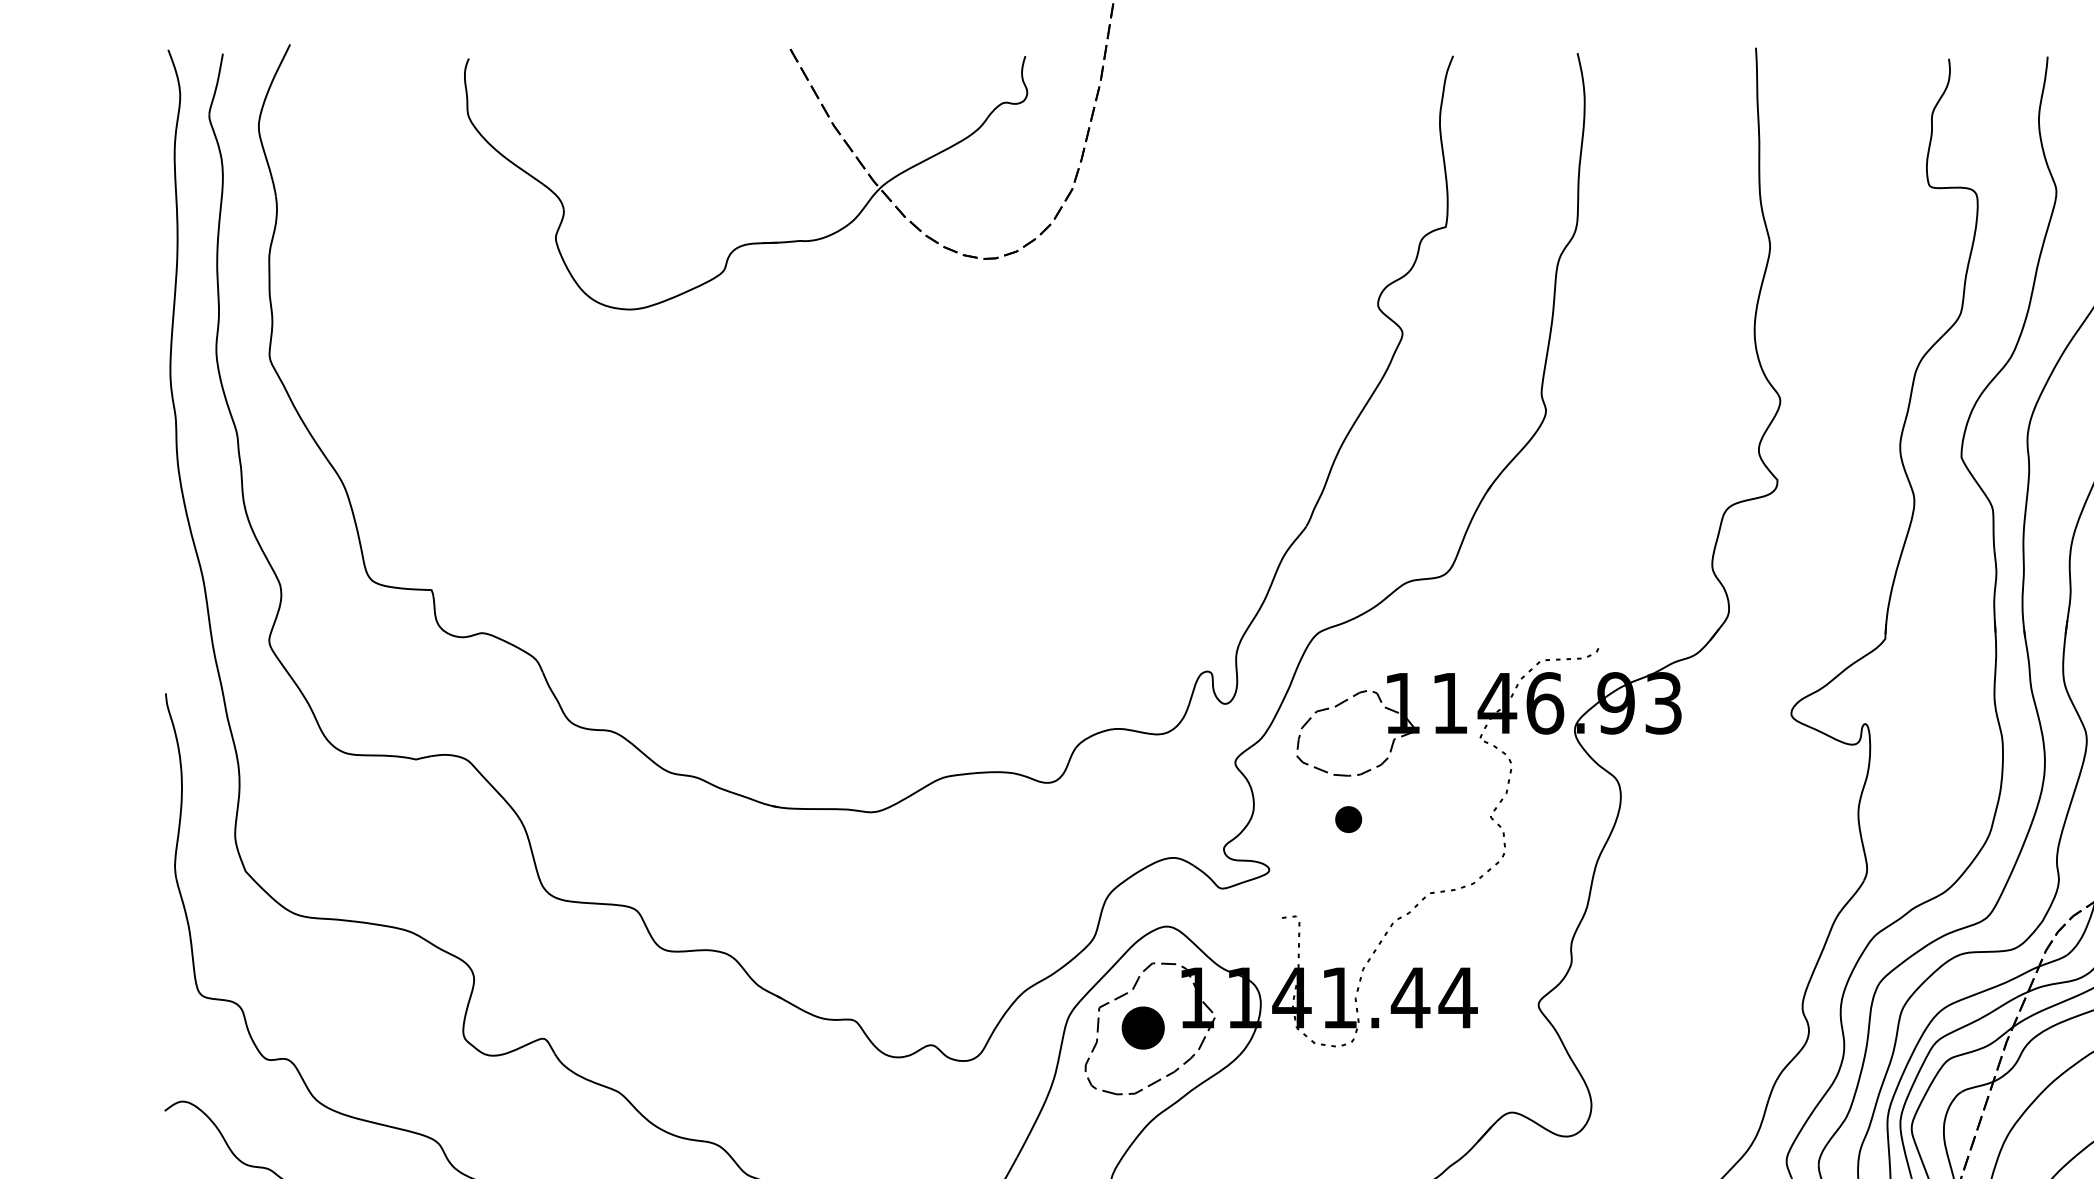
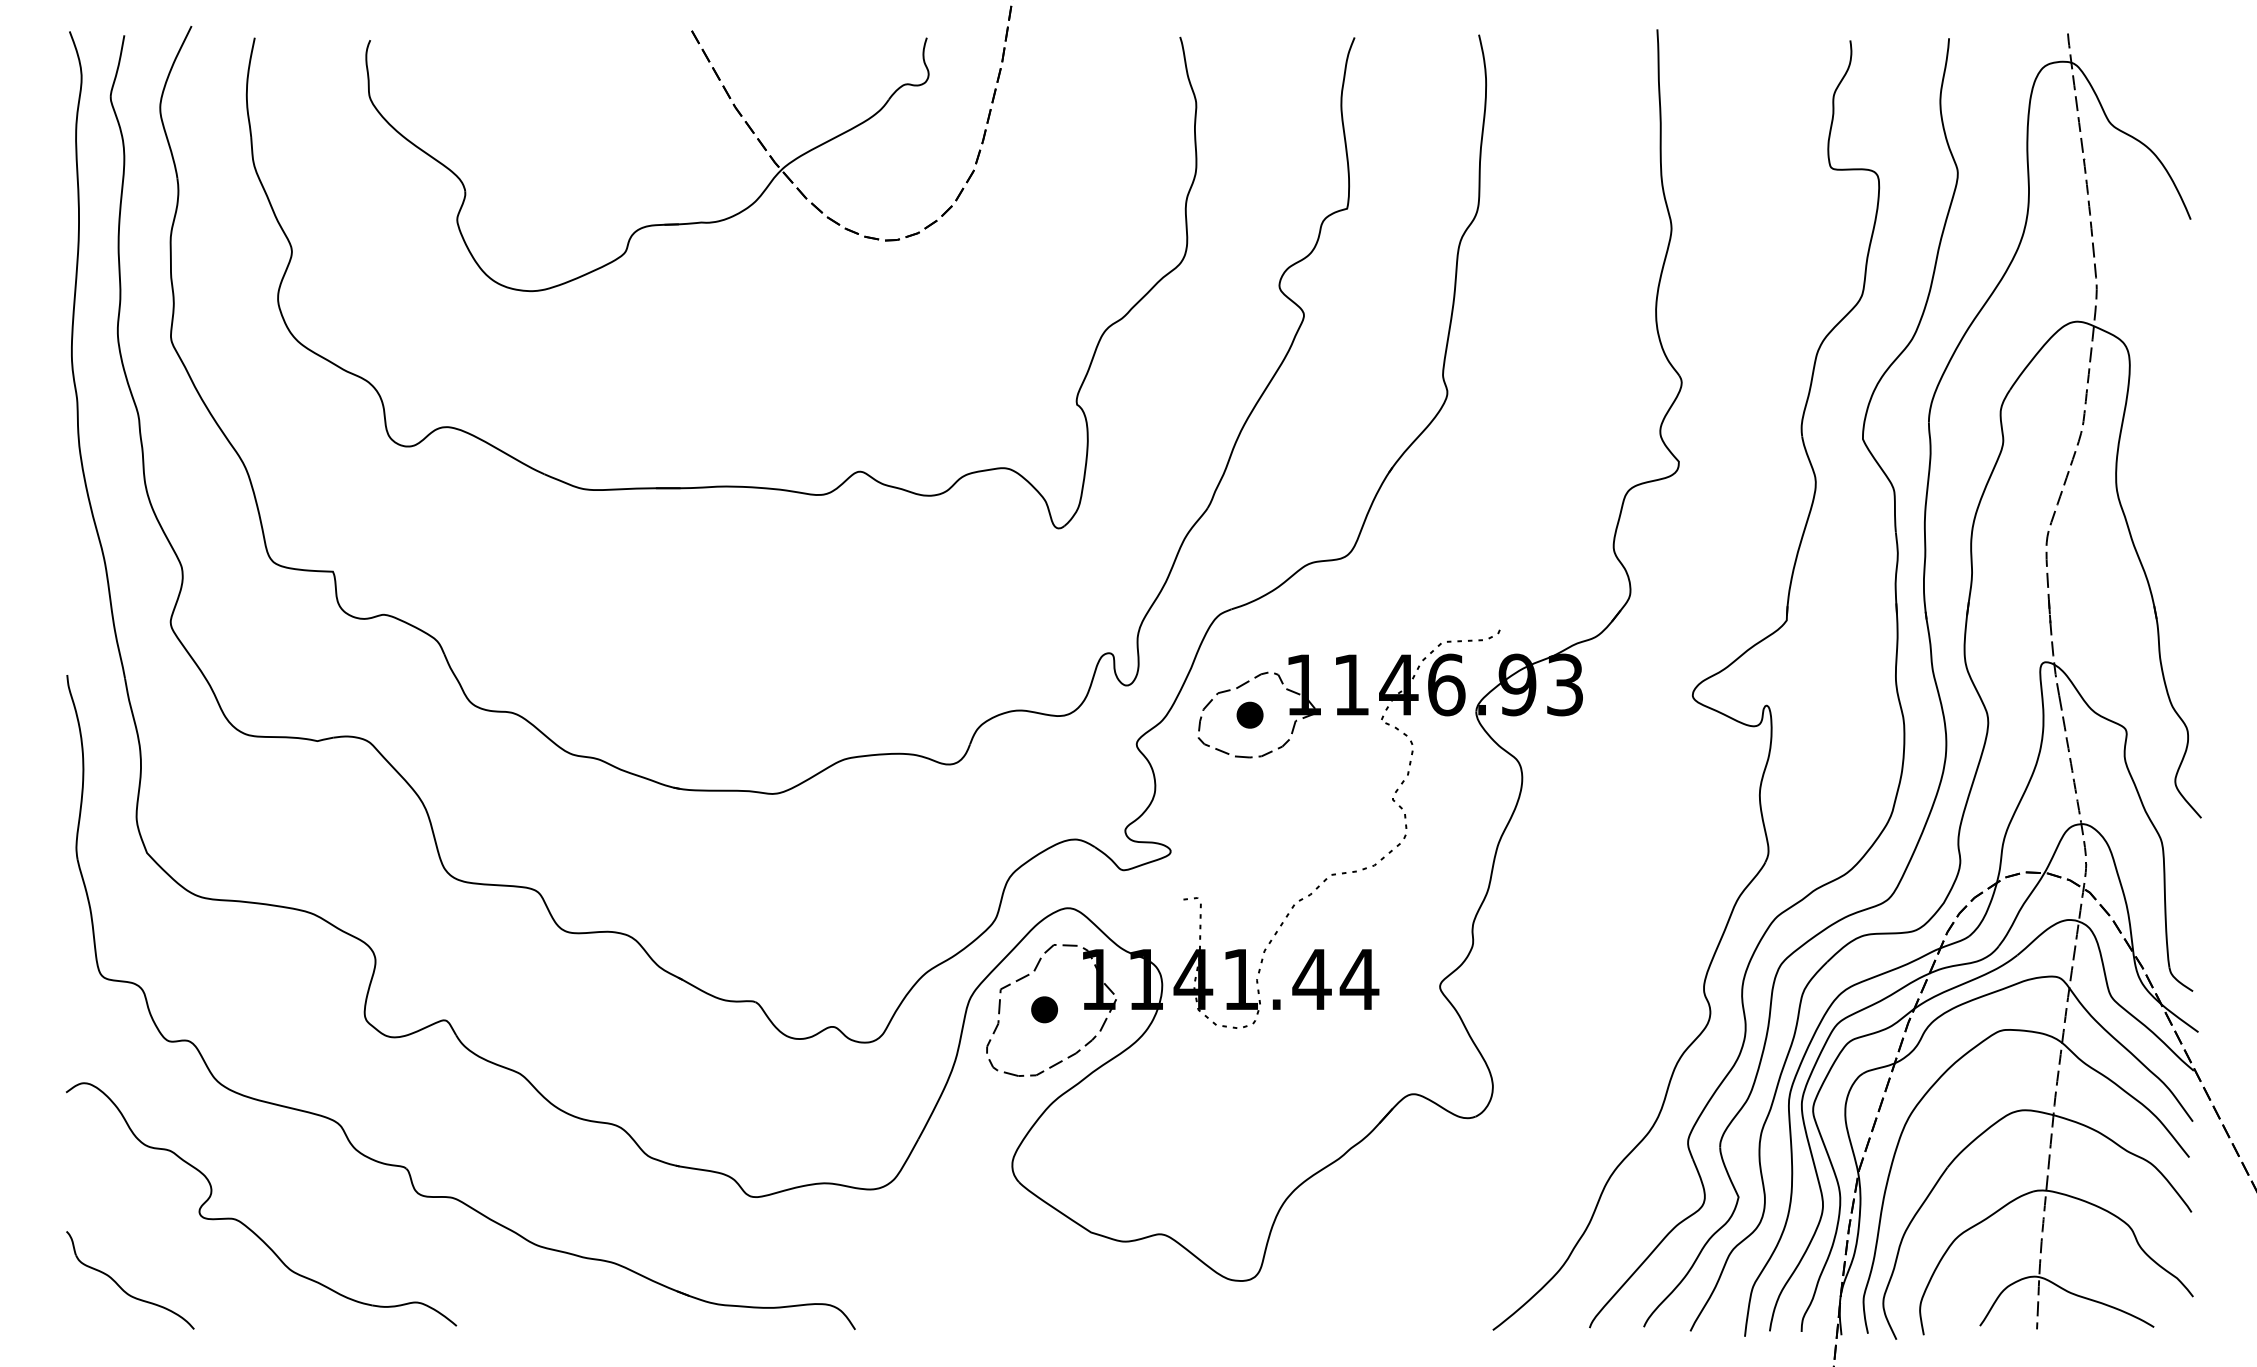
part: (820, 503) -> (721, 485), added
part: (1348, 818) -> (1249, 714), moved
part: (1143, 1027) -> (1044, 1009), size x0.62

